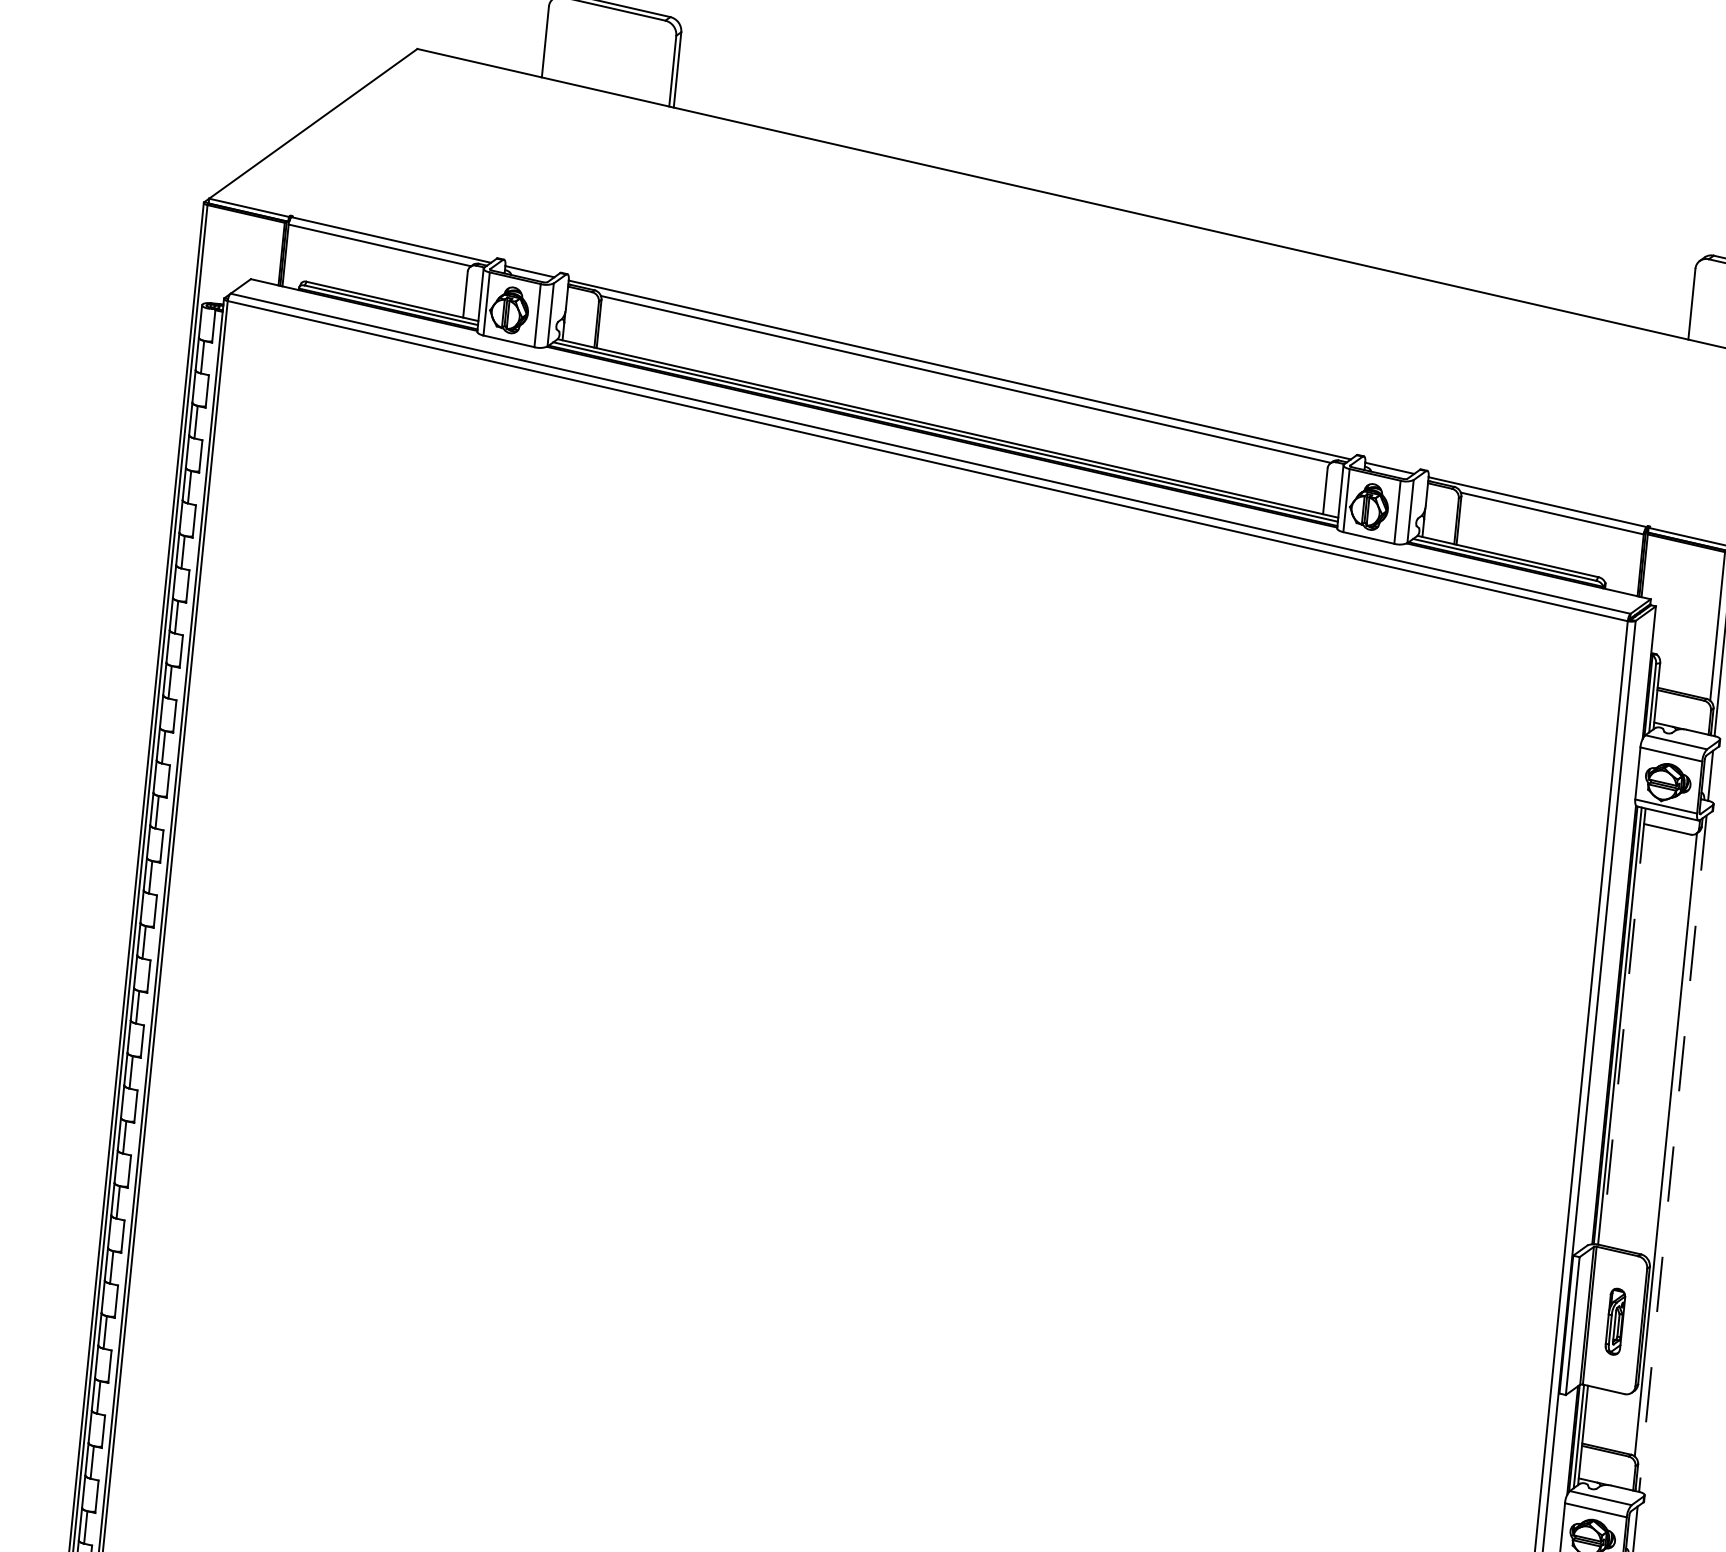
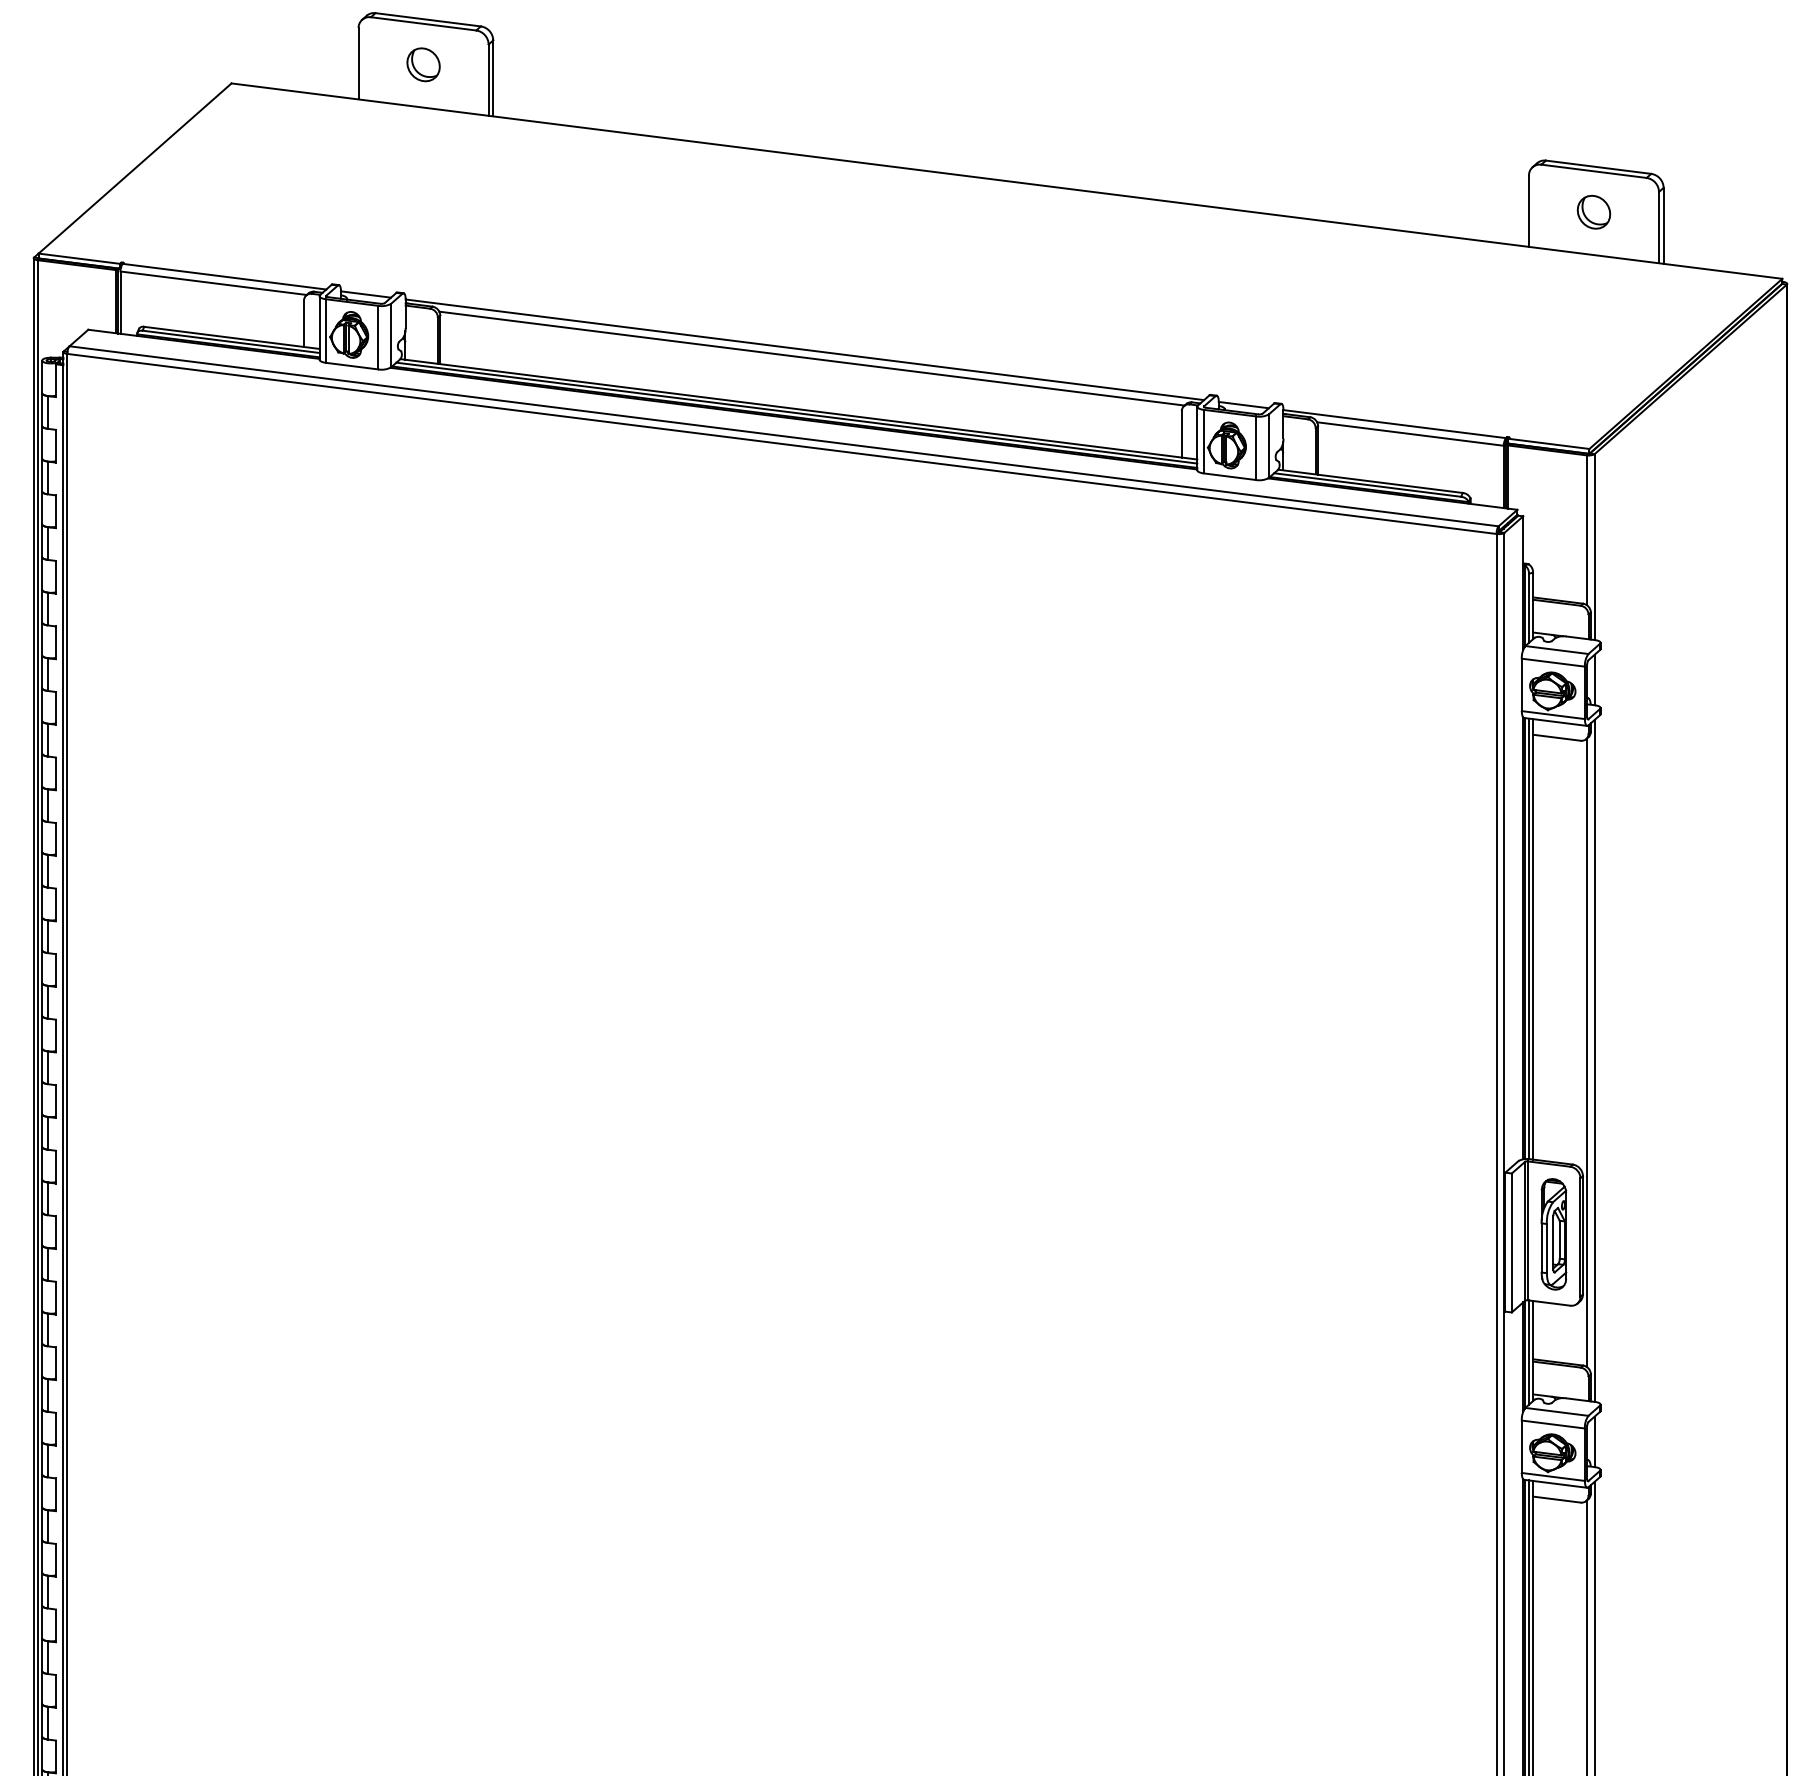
part: (609, 49) -> (423, 64), added
line: (1624, 1027) -> (1533, 939), dashed -> solid
line: (1672, 1153) -> (1594, 1060), dashed -> solid
part: (1614, 1321) -> (1553, 1234), size x1.67

